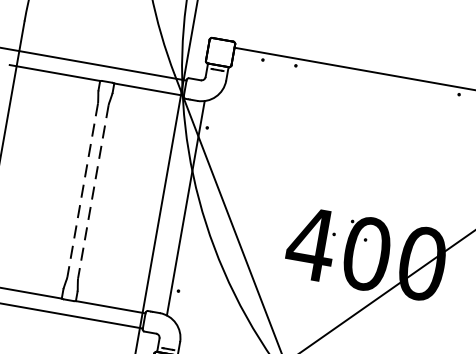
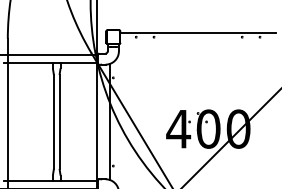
line: (82, 189) -> (53, 121), dashed -> solid
line: (93, 191) -> (59, 121), dashed -> solid

